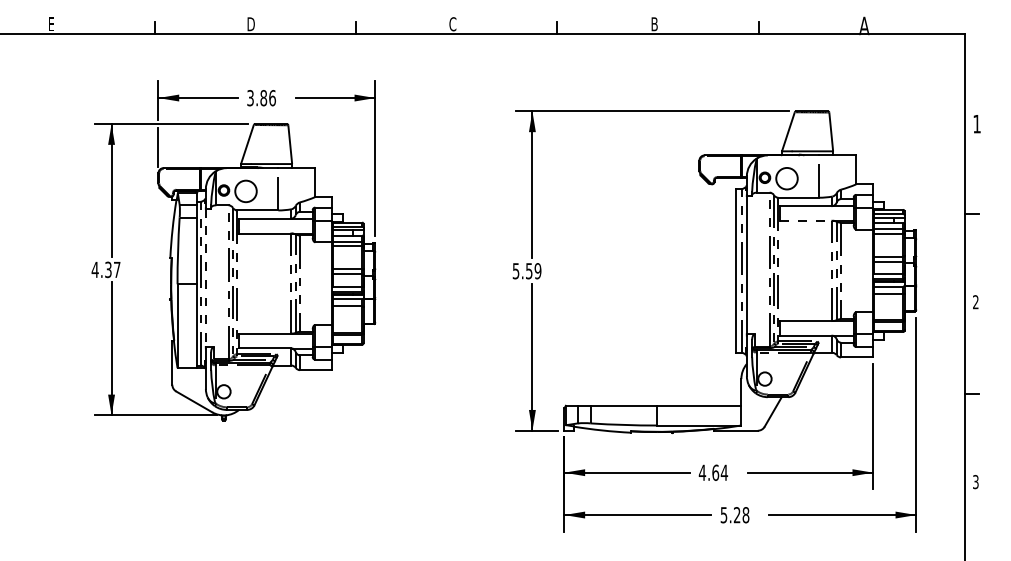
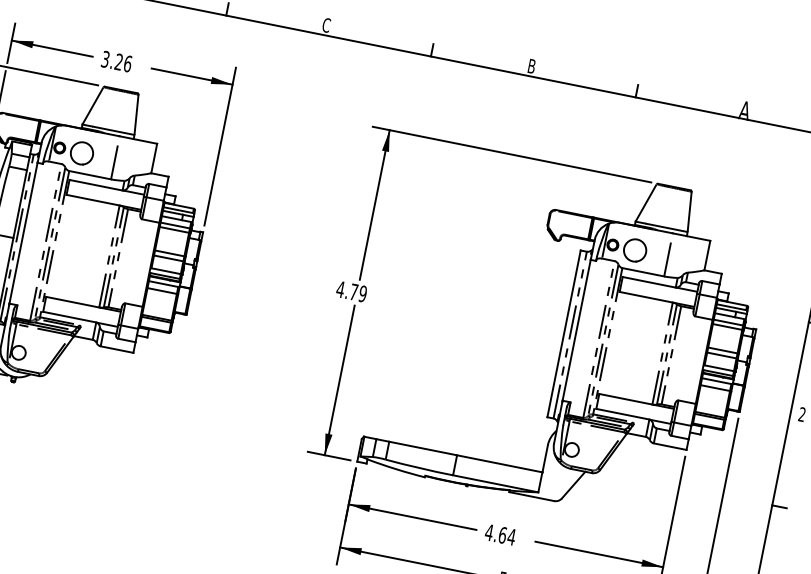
text: (263, 98) -> (118, 62), 3.86 -> 3.26
line: (806, 220) -> (646, 296), dashed -> solid
text: (522, 271) -> (347, 291), 5.59 -> 4.79
line: (205, 278) -> (23, 233), dashed -> solid

